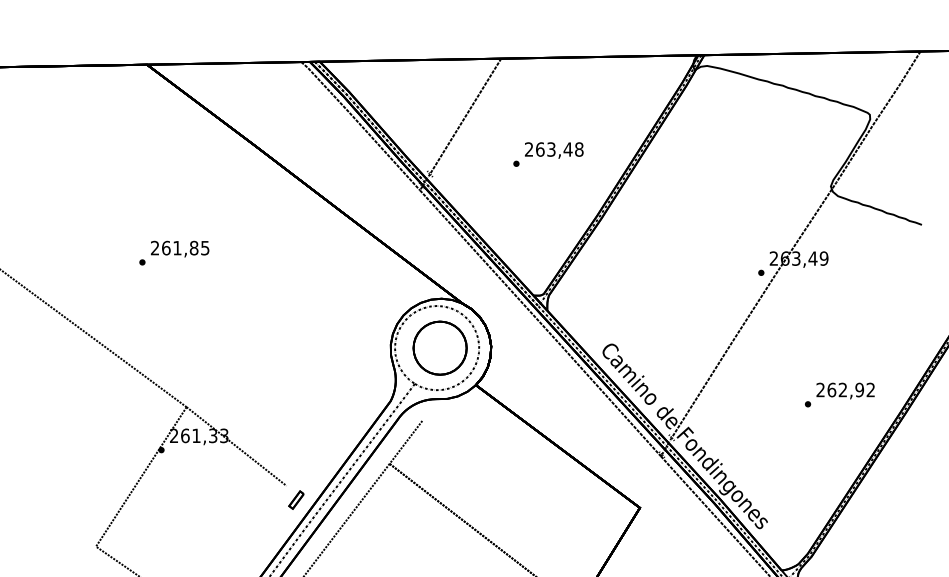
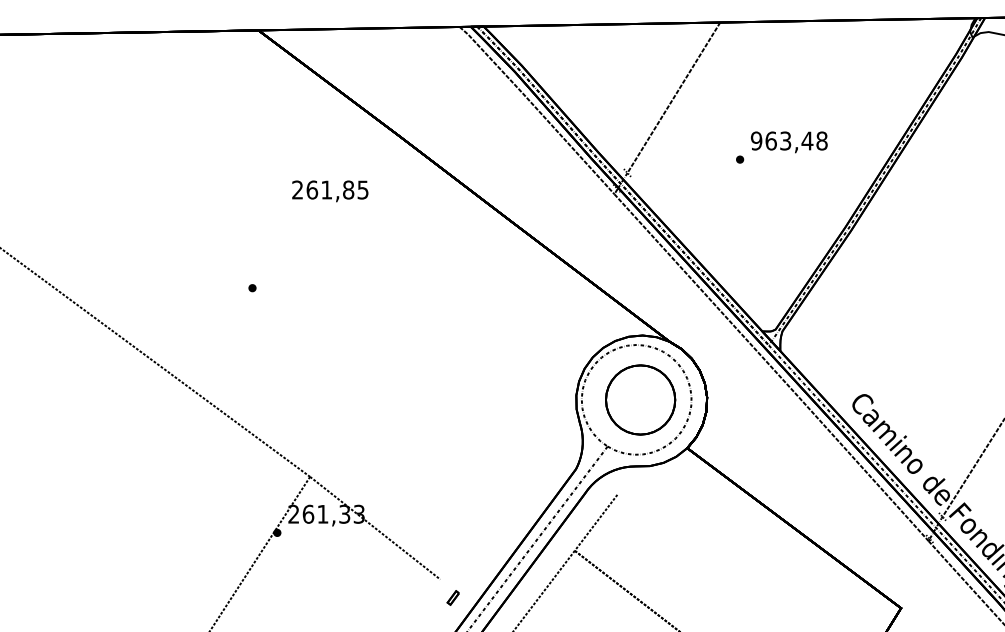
text: (528, 149) -> (755, 140), 263,48 -> 963,48
text: (180, 248) -> (330, 190), moved
part: (296, 499) -> (453, 597), size x0.6

